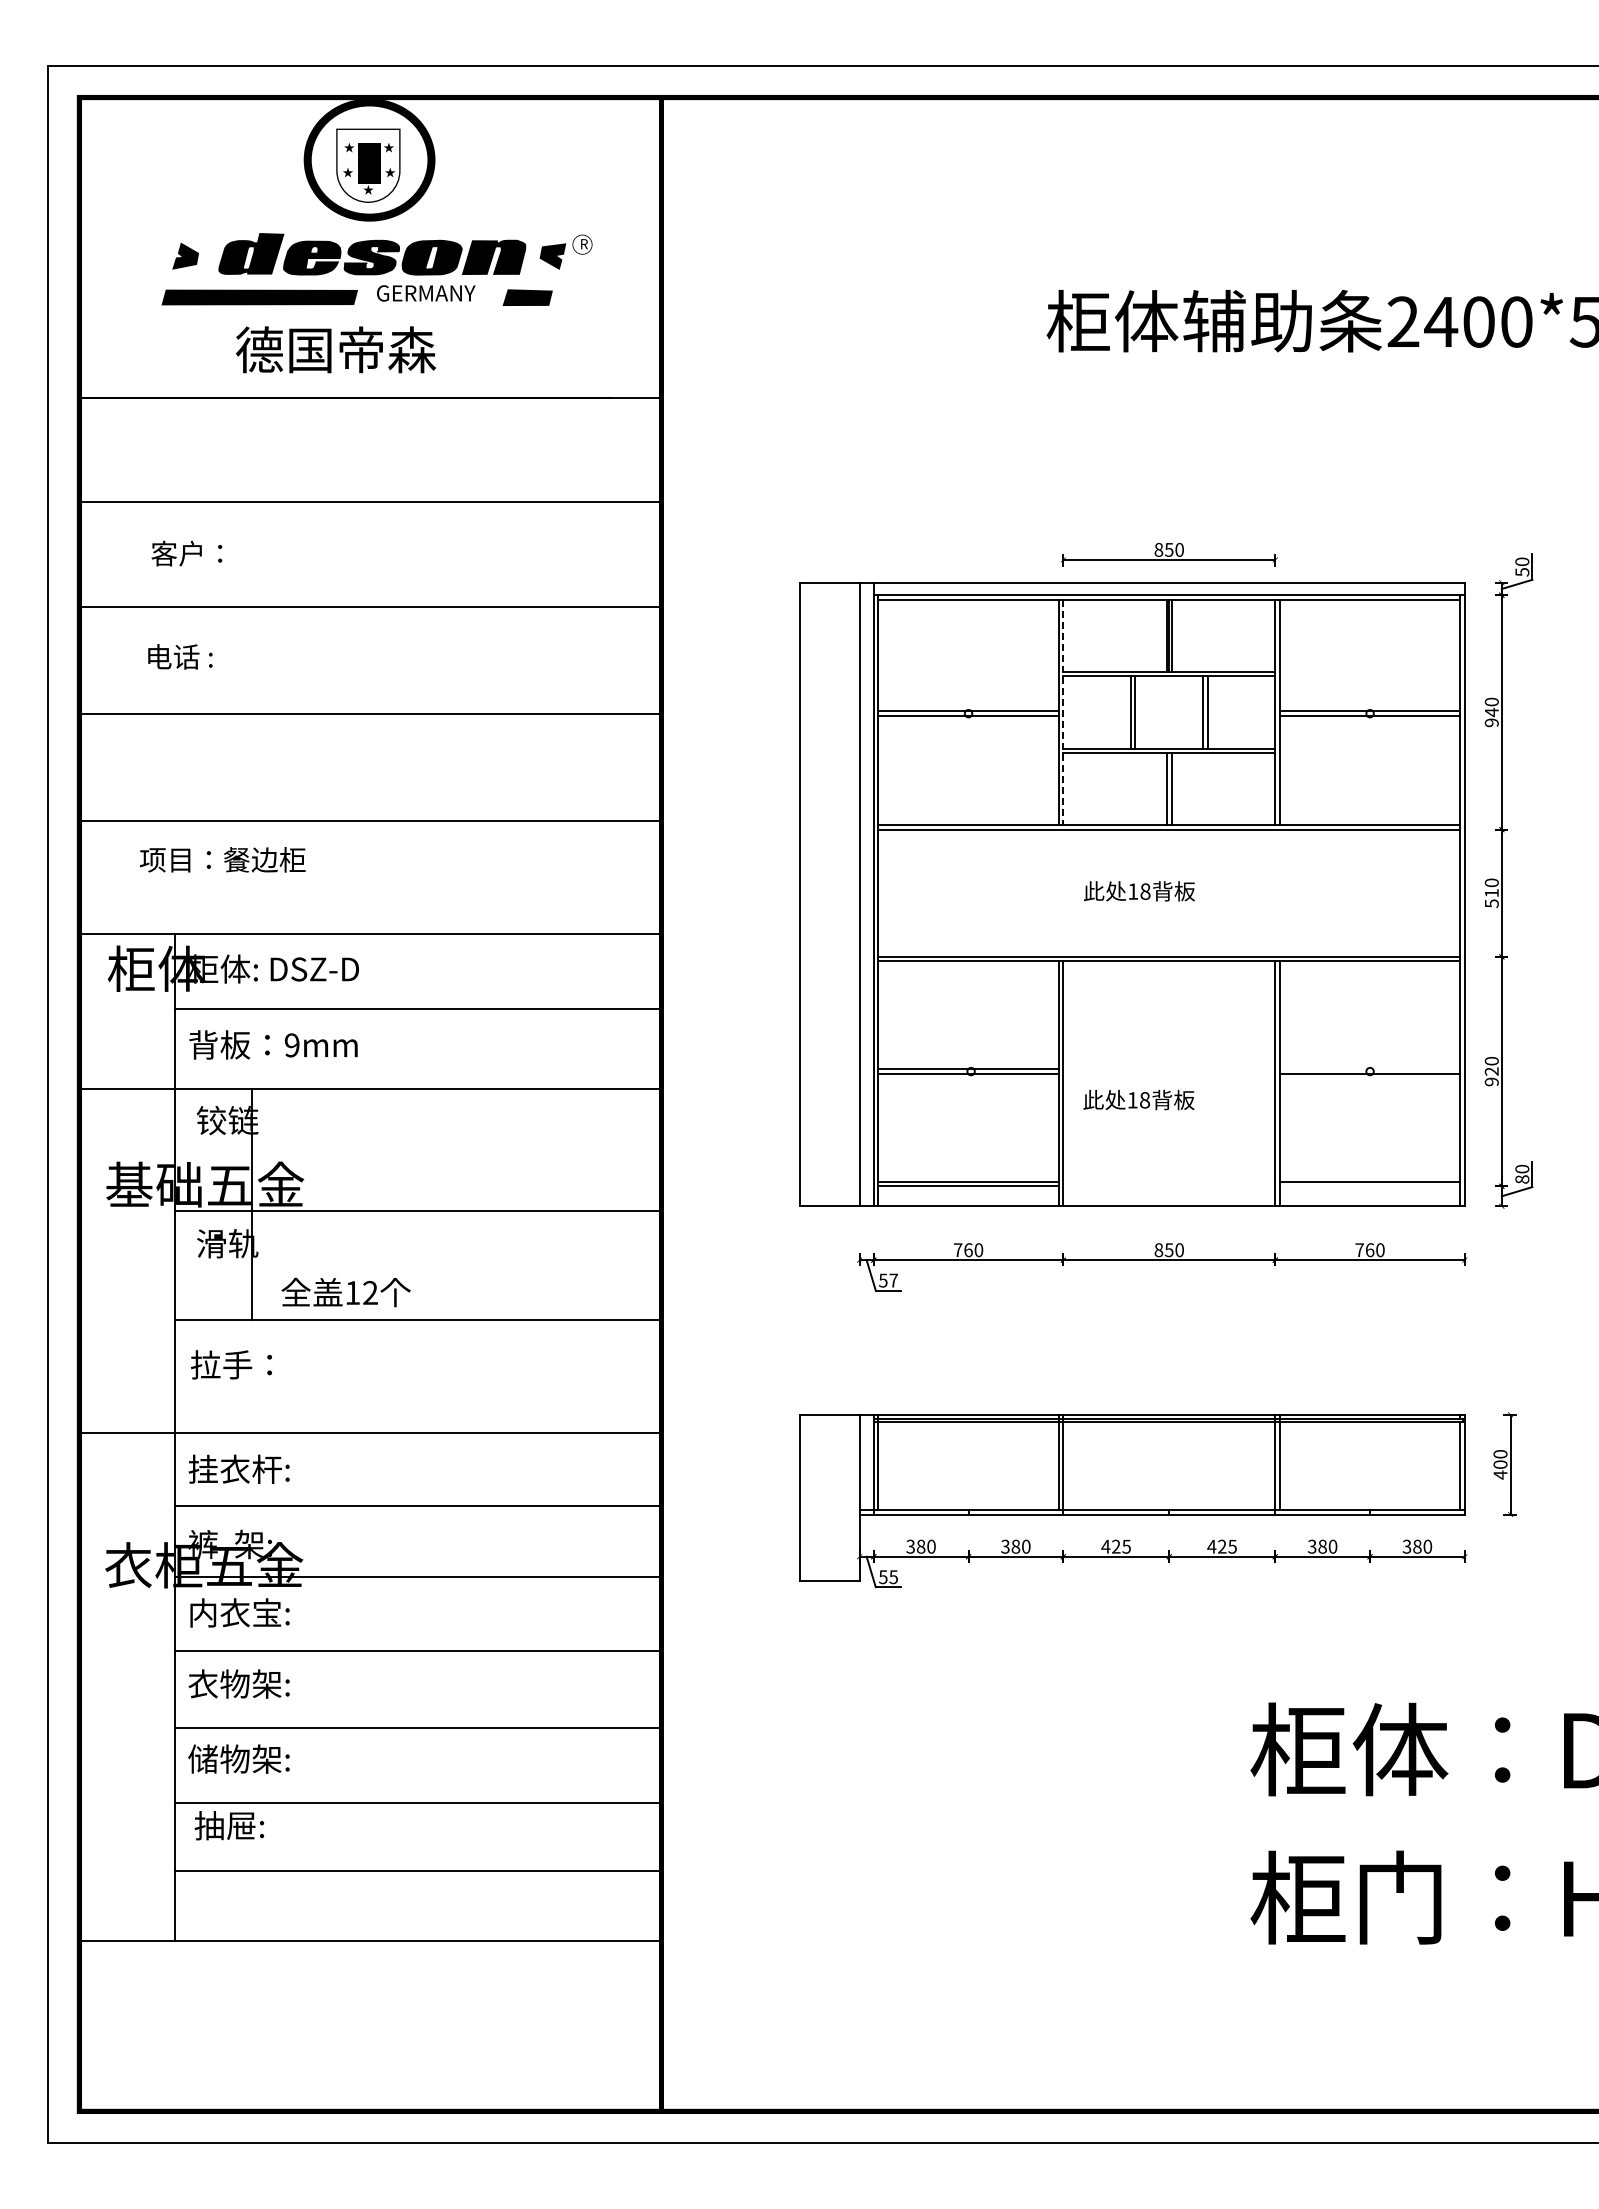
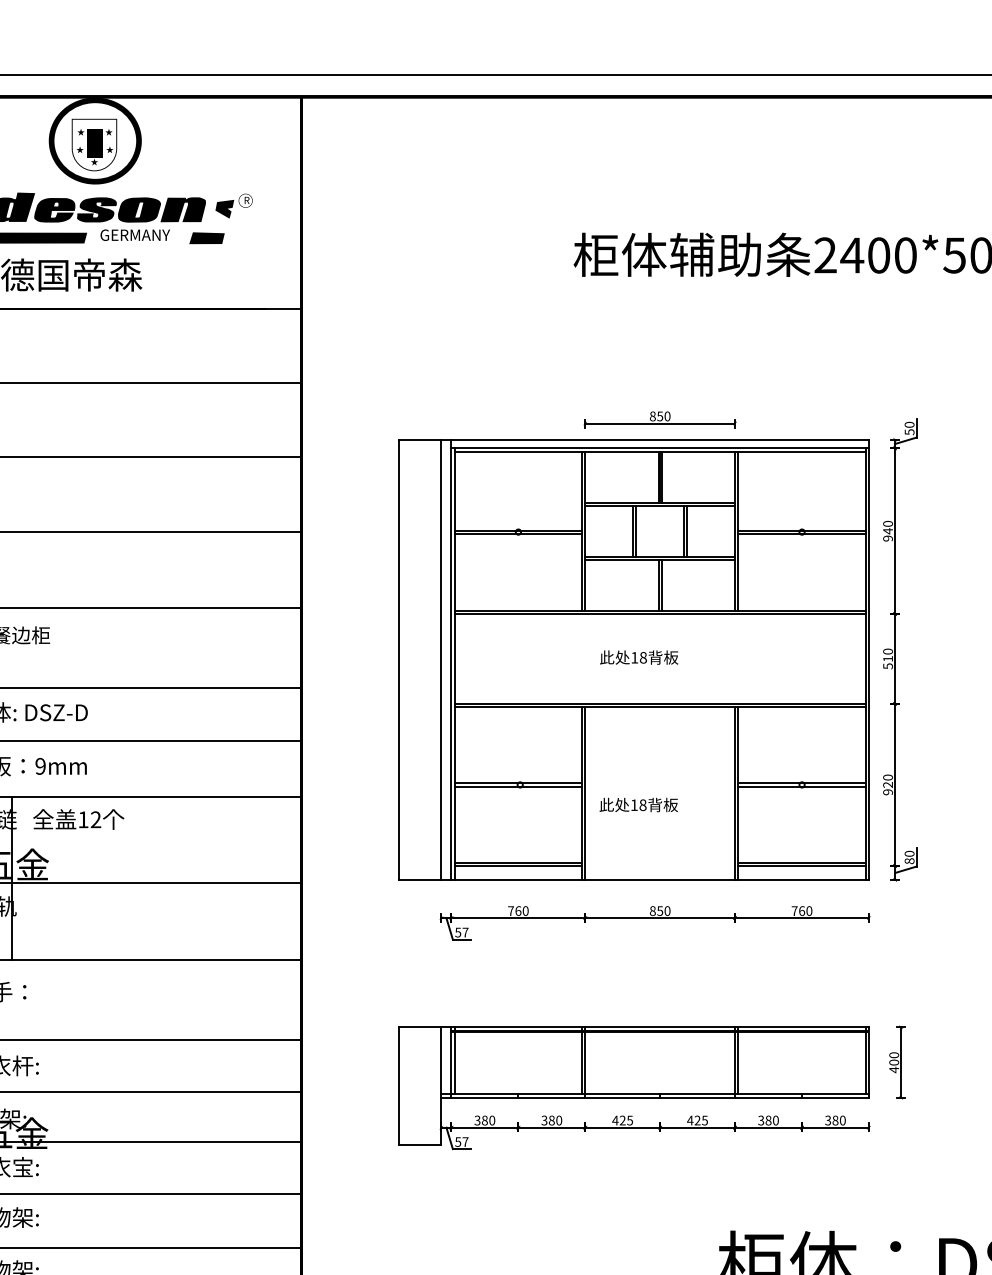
line: (1063, 712) -> (585, 531), dashed -> solid
line: (1369, 1069) -> (801, 783), added
line: (1369, 1186) -> (801, 866), added
text: (345, 1292) -> (78, 819), moved
text: (893, 1577) -> (465, 1142), 55 -> 57

